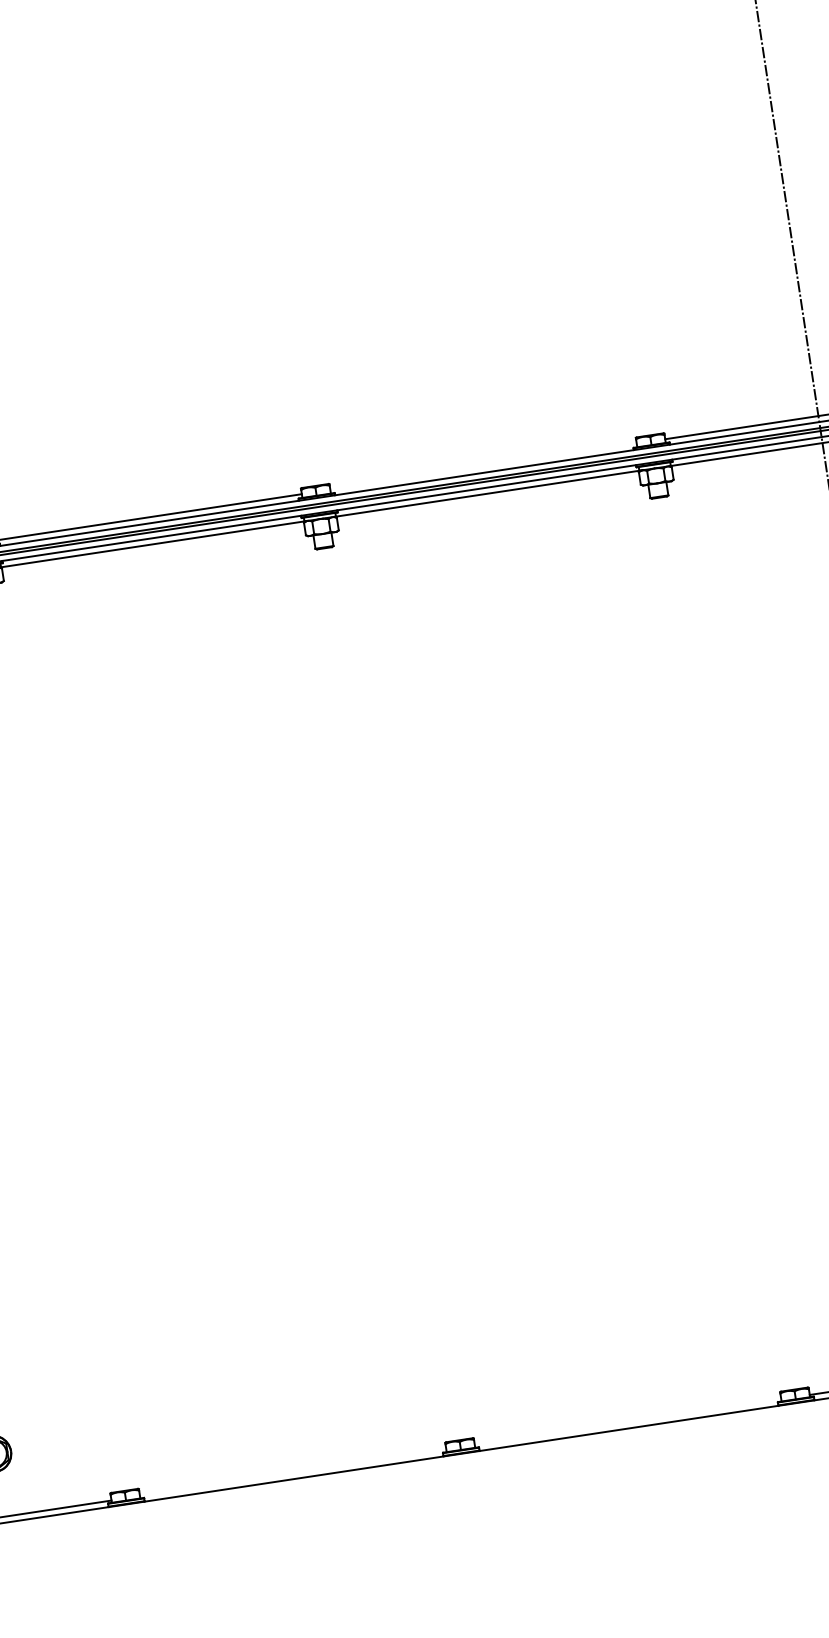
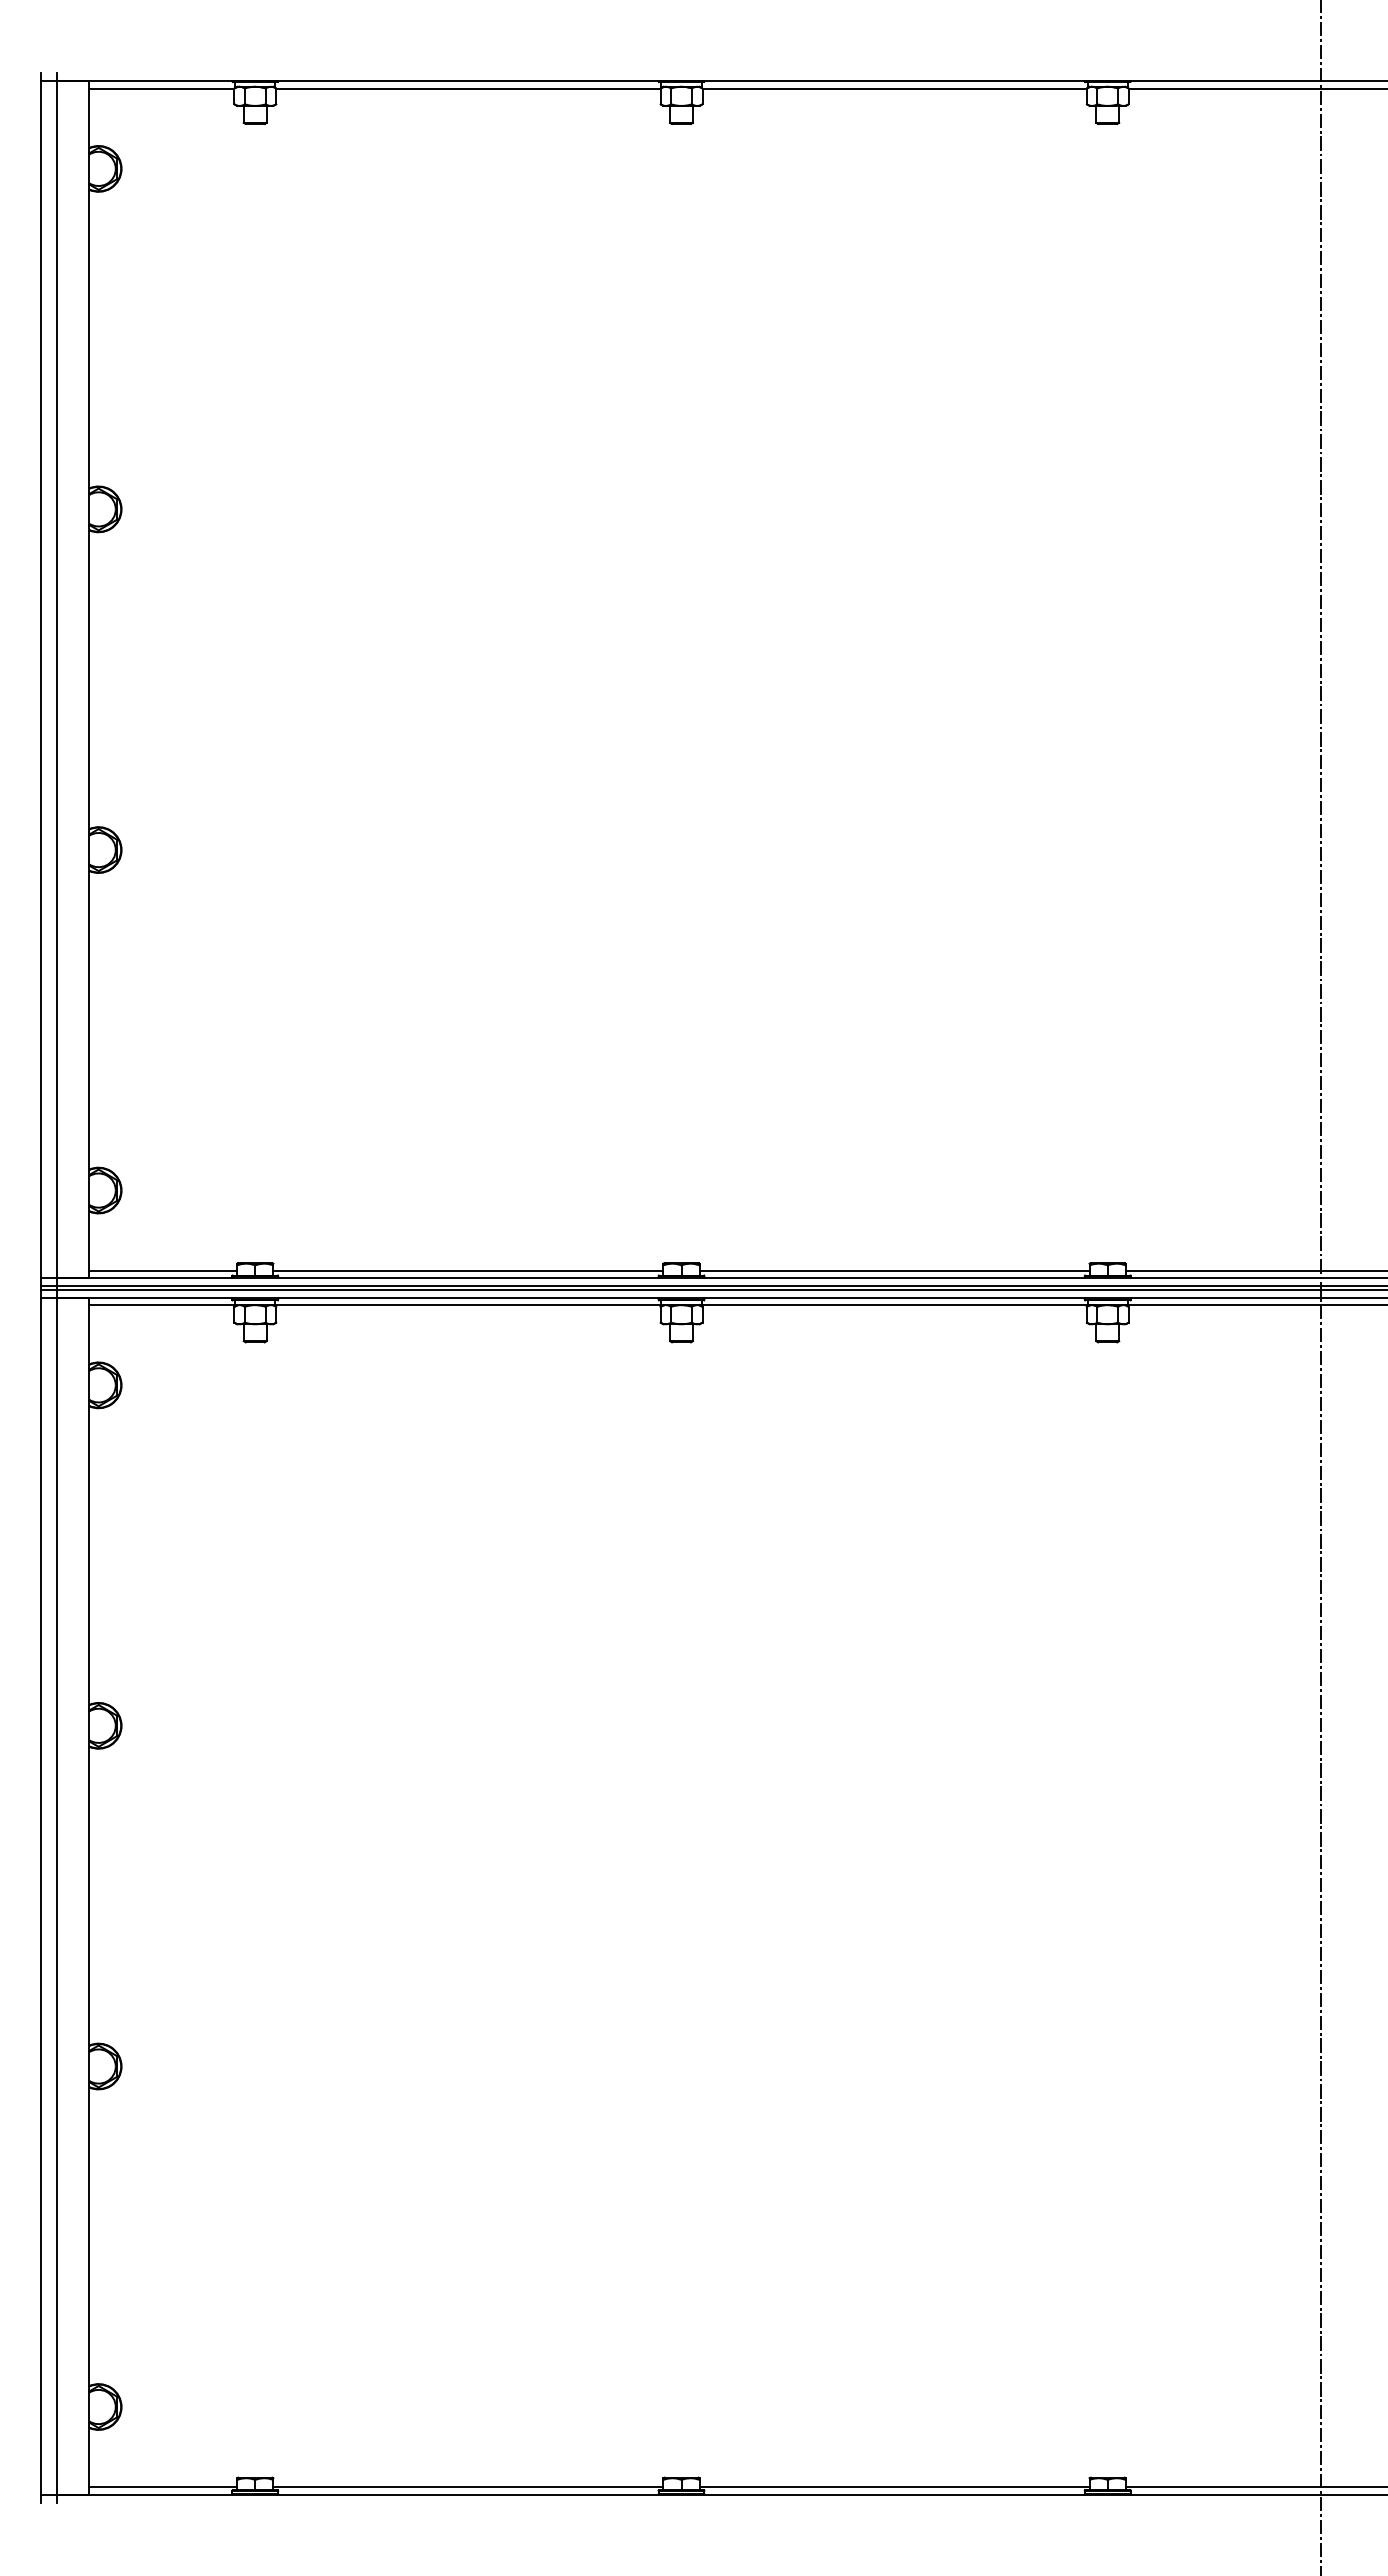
line: (483, 466) -> (894, 1270), added
line: (628, 1422) -> (894, 2487), added
line: (293, 1473) -> (468, 2487), added

